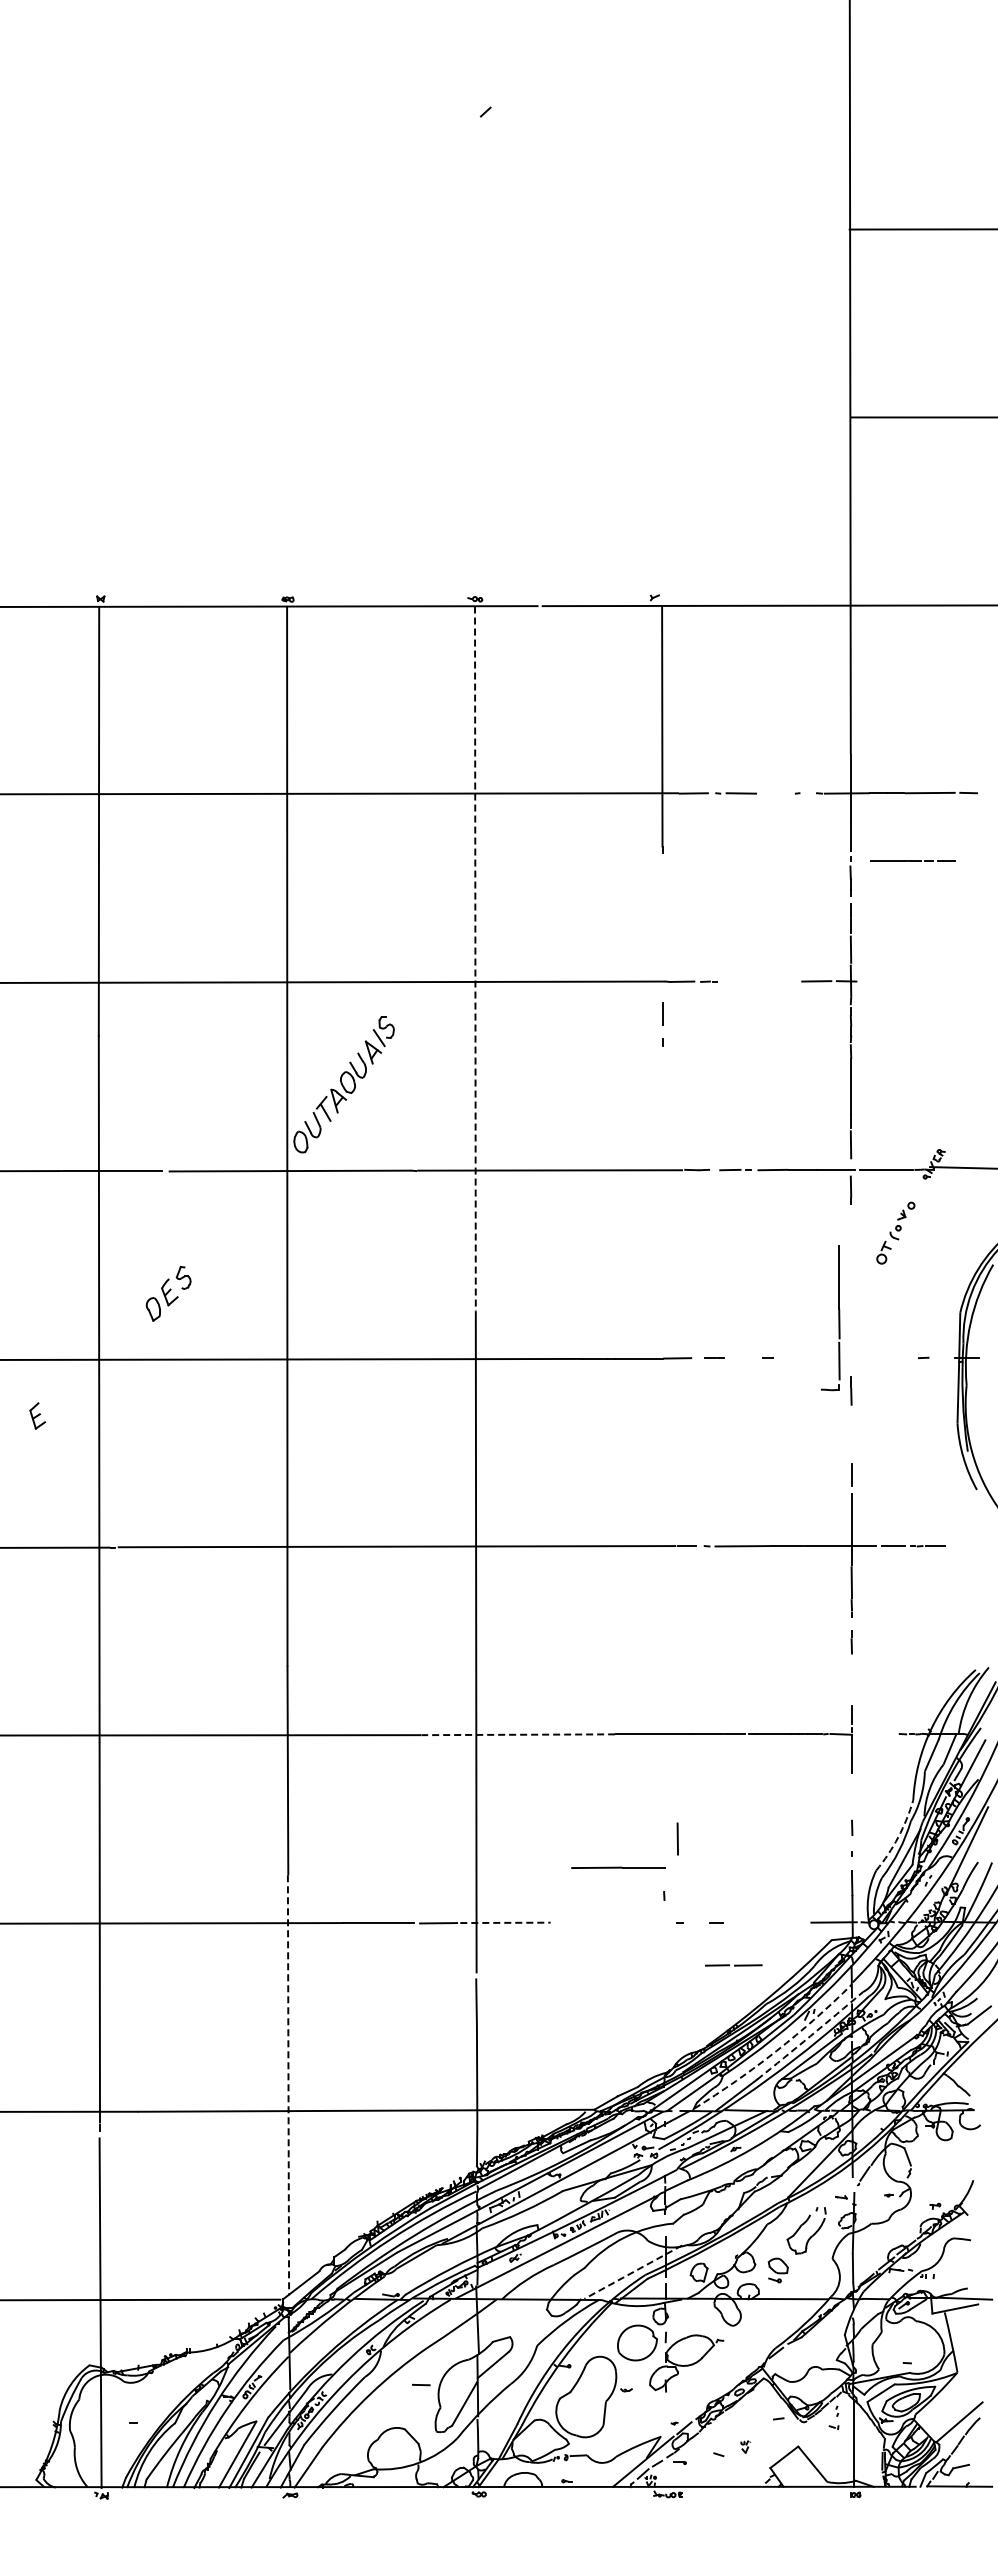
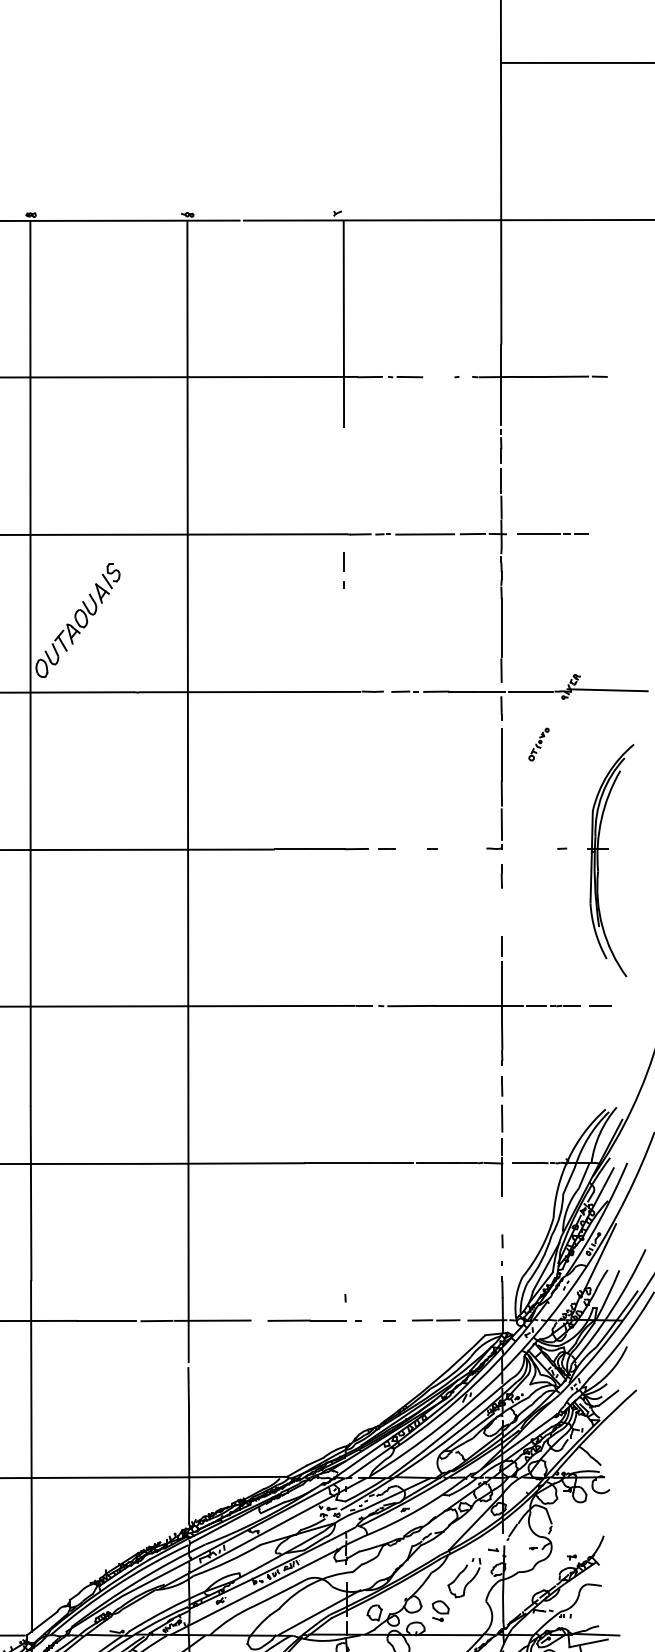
line: (912, 860) -> (552, 533), moved
line: (475, 959) -> (187, 515), dashed -> solid
line: (759, 981) -> (425, 534), added
part: (895, 1233) -> (538, 744), size x0.62
part: (838, 1318) -> (501, 789), moved
line: (969, 1546) -> (600, 1006), added
line: (881, 1733) -> (527, 1162), added
line: (518, 1734) -> (223, 1163), dashed -> solid
arc: (898, 1837) -> (541, 1249), dashed -> solid
line: (677, 1838) -> (501, 1118), moved
line: (618, 1867) -> (307, 1320), moved
line: (505, 1922) -> (212, 1320), dashed -> solid
line: (734, 1965) -> (436, 1320), moved
arc: (810, 2036) -> (467, 1415), dashed -> solid
arc: (776, 2050) -> (439, 1427), dashed -> solid
line: (288, 2085) -> (31, 1456), dashed -> solid
line: (633, 2272) -> (319, 1612), dashed -> solid

